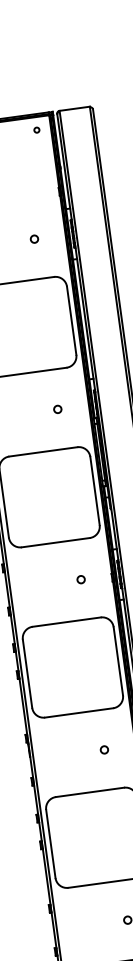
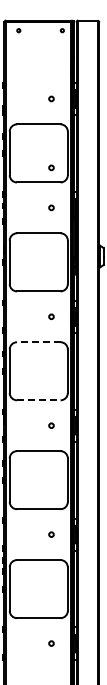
circle: (49, 346) -> (51, 167), added
line: (66, 622) -> (38, 342), solid -> dashed
line: (78, 713) -> (38, 400), solid -> dashed

